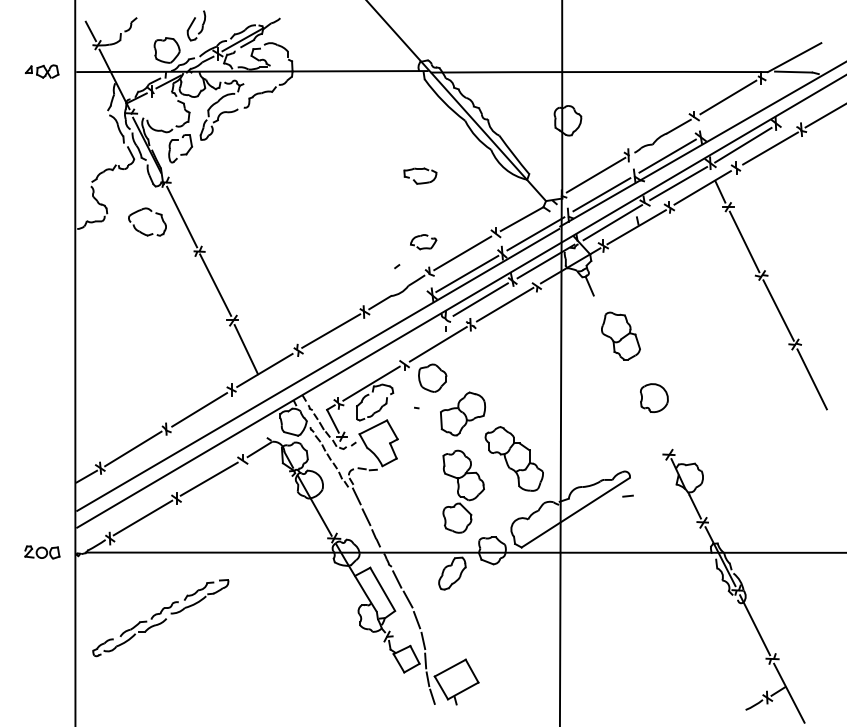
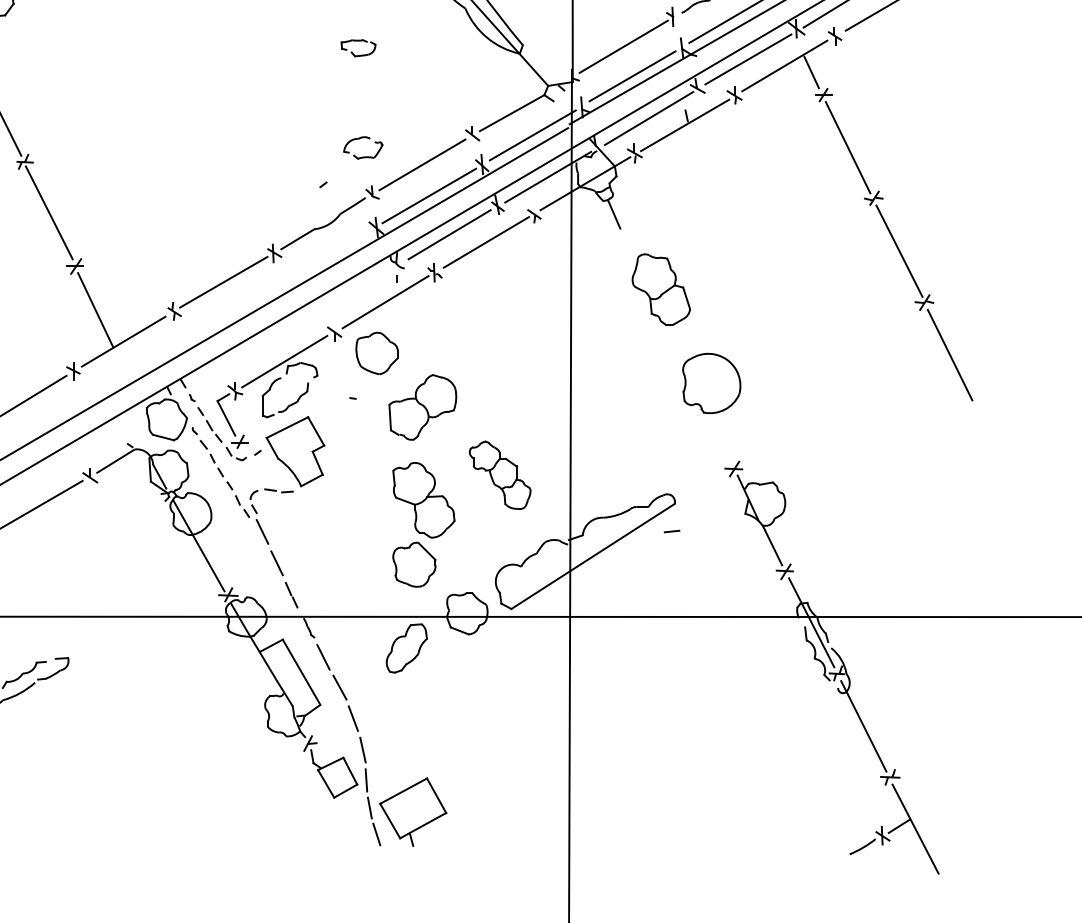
part: (420, 175) -> (358, 47), size x0.7
part: (654, 397) -> (711, 382), size x1.4
part: (513, 458) -> (499, 474), size x0.7

